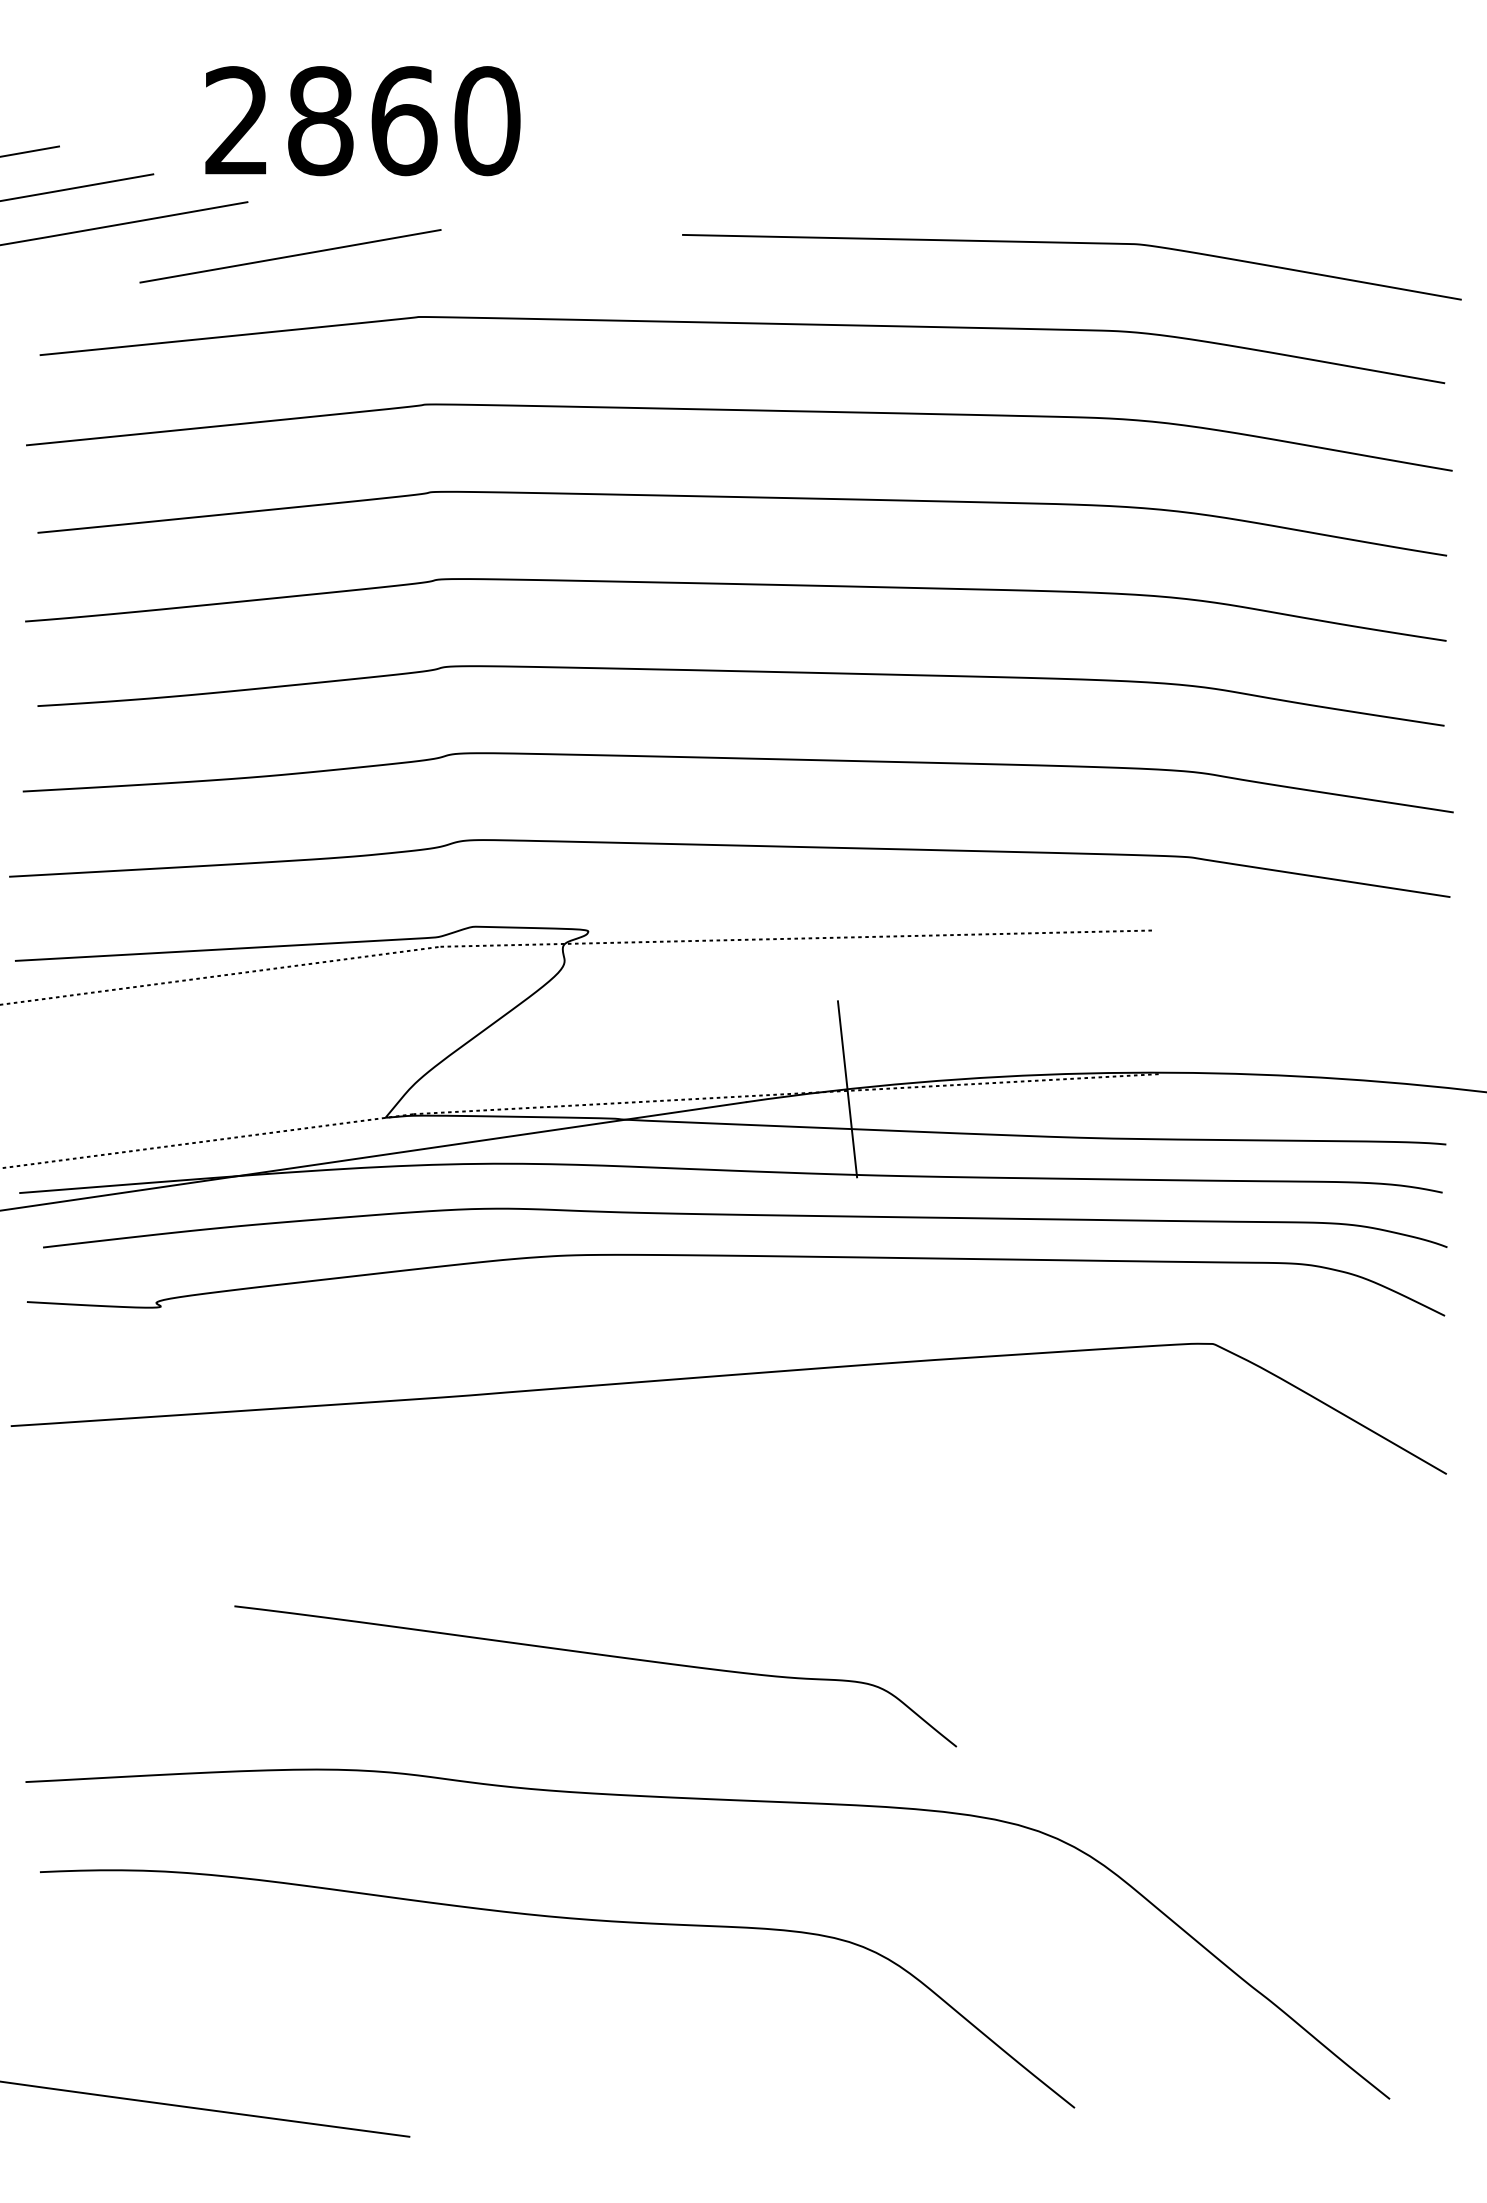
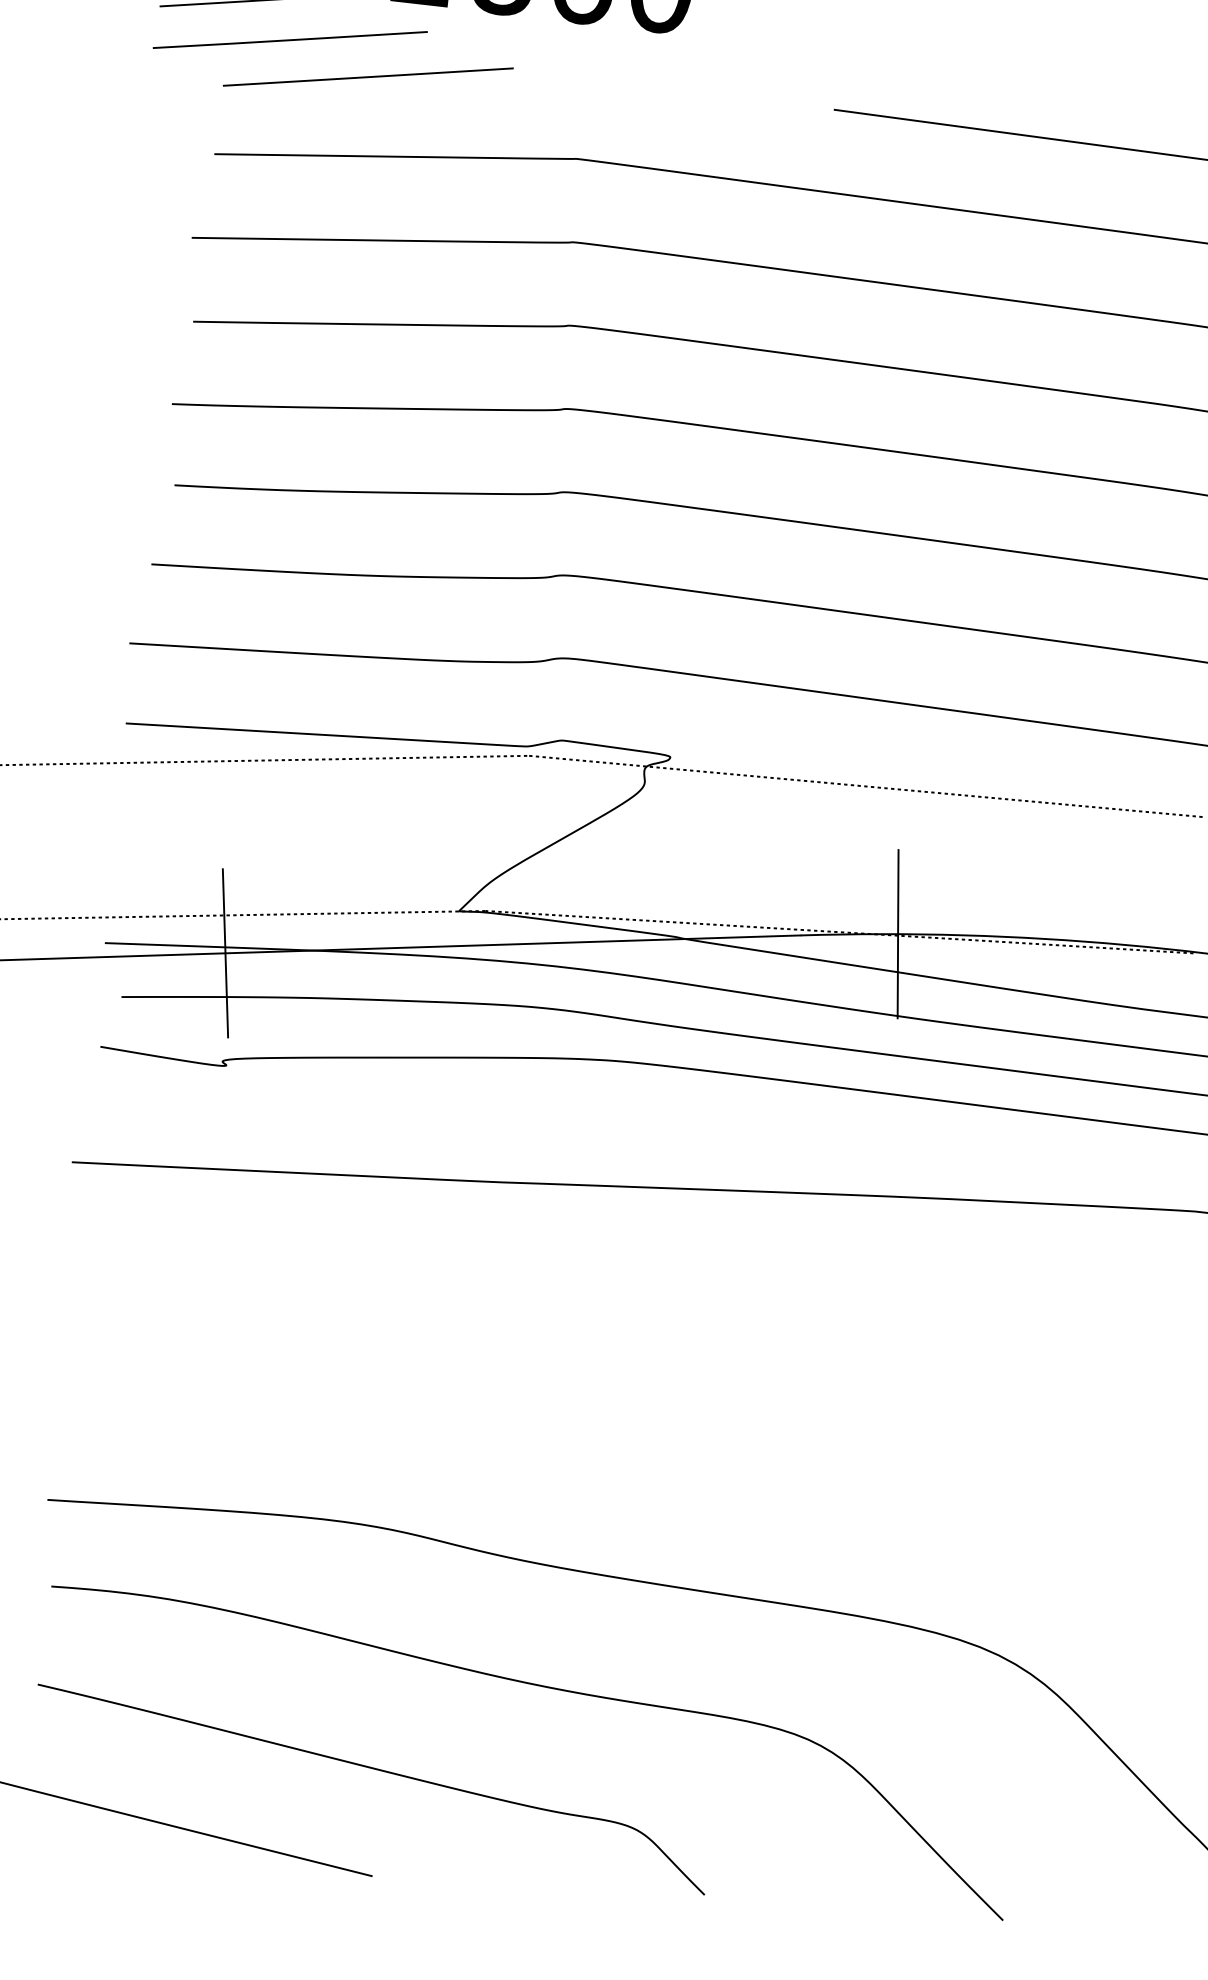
line: (290, 256) -> (368, 77), moved
line: (146, 1189) -> (225, 953), added
curve: (596, 1655) -> (374, 1769), moved

